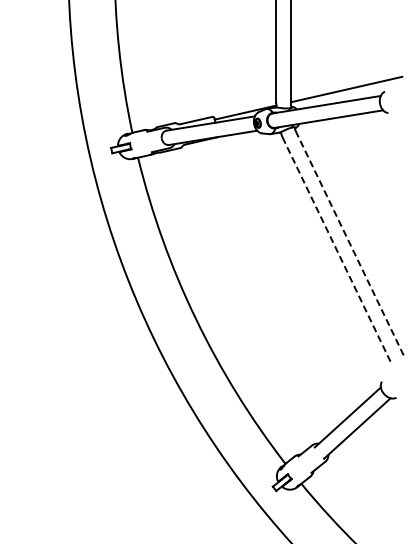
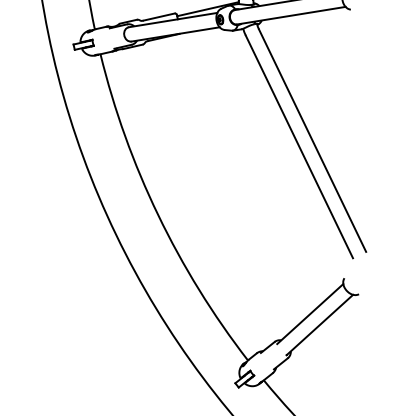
line: (349, 243) -> (311, 140), dashed -> solid
line: (336, 250) -> (298, 147), dashed -> solid

